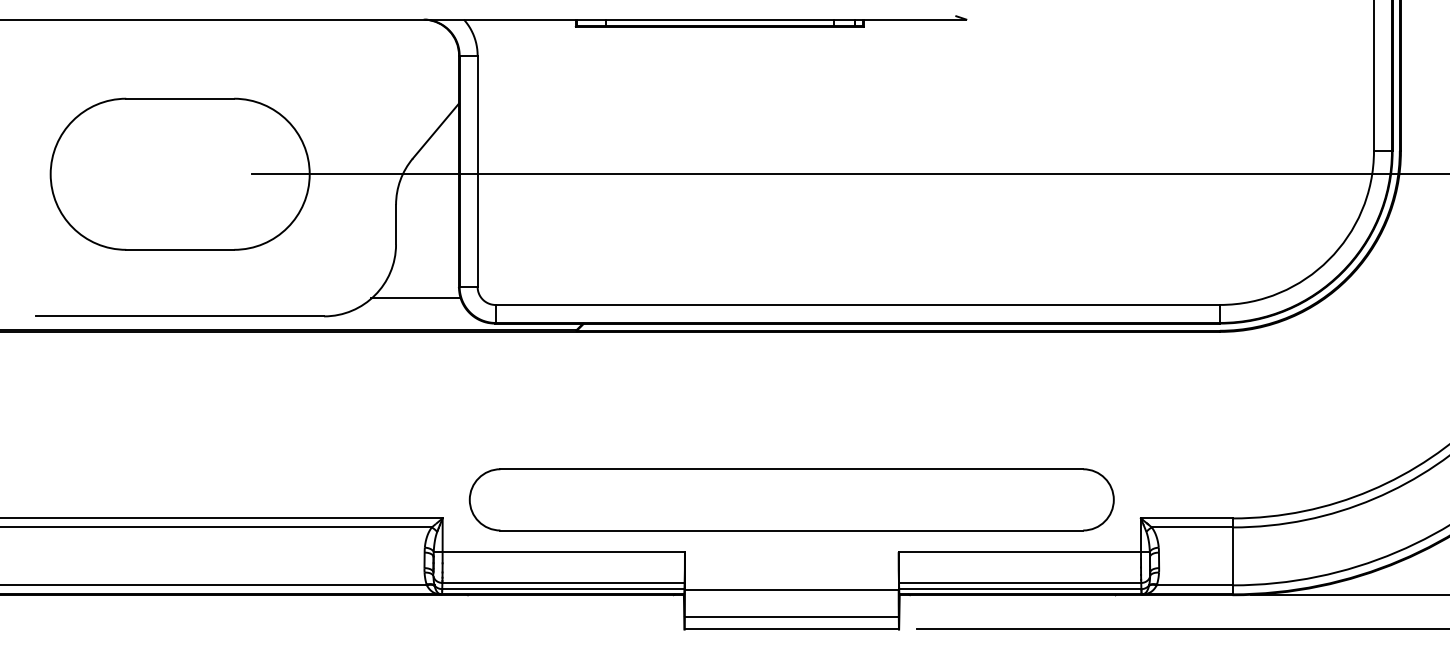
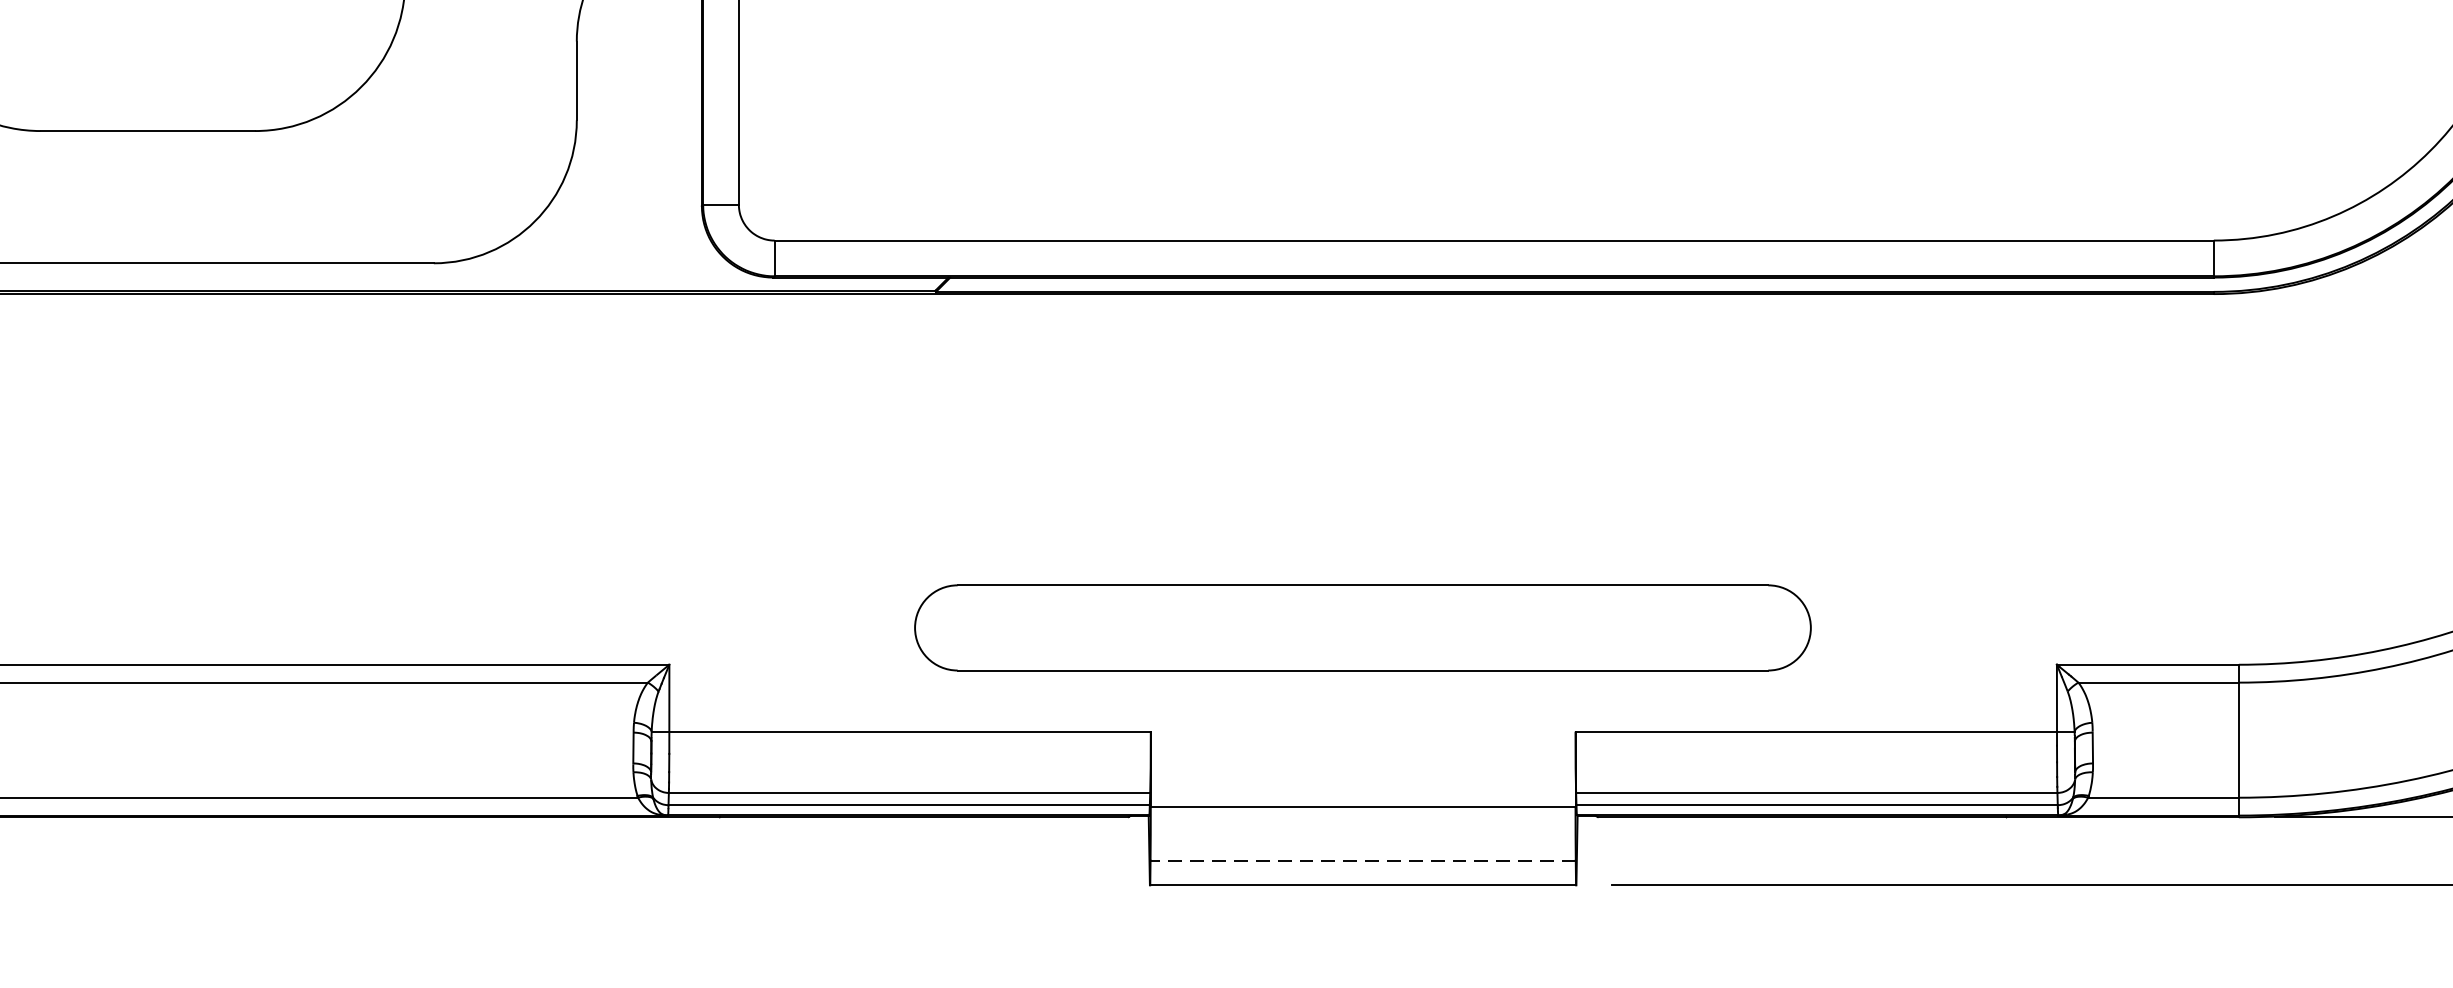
line: (415, 298) -> (615, 227), removed
part: (791, 499) -> (1362, 627), size x0.7
line: (791, 616) -> (1362, 859), solid -> dashed

